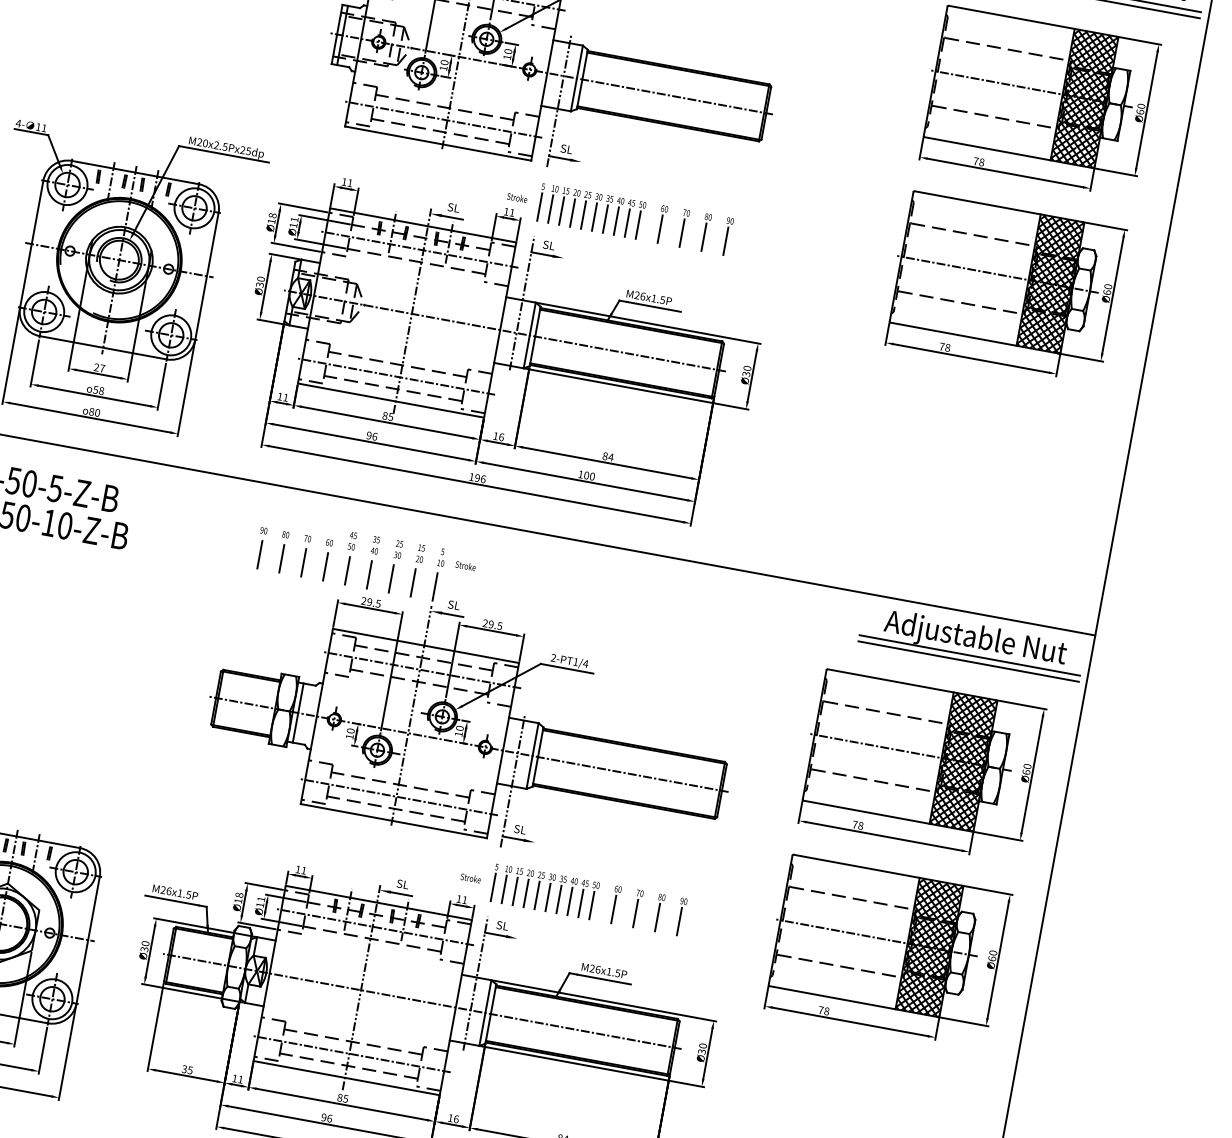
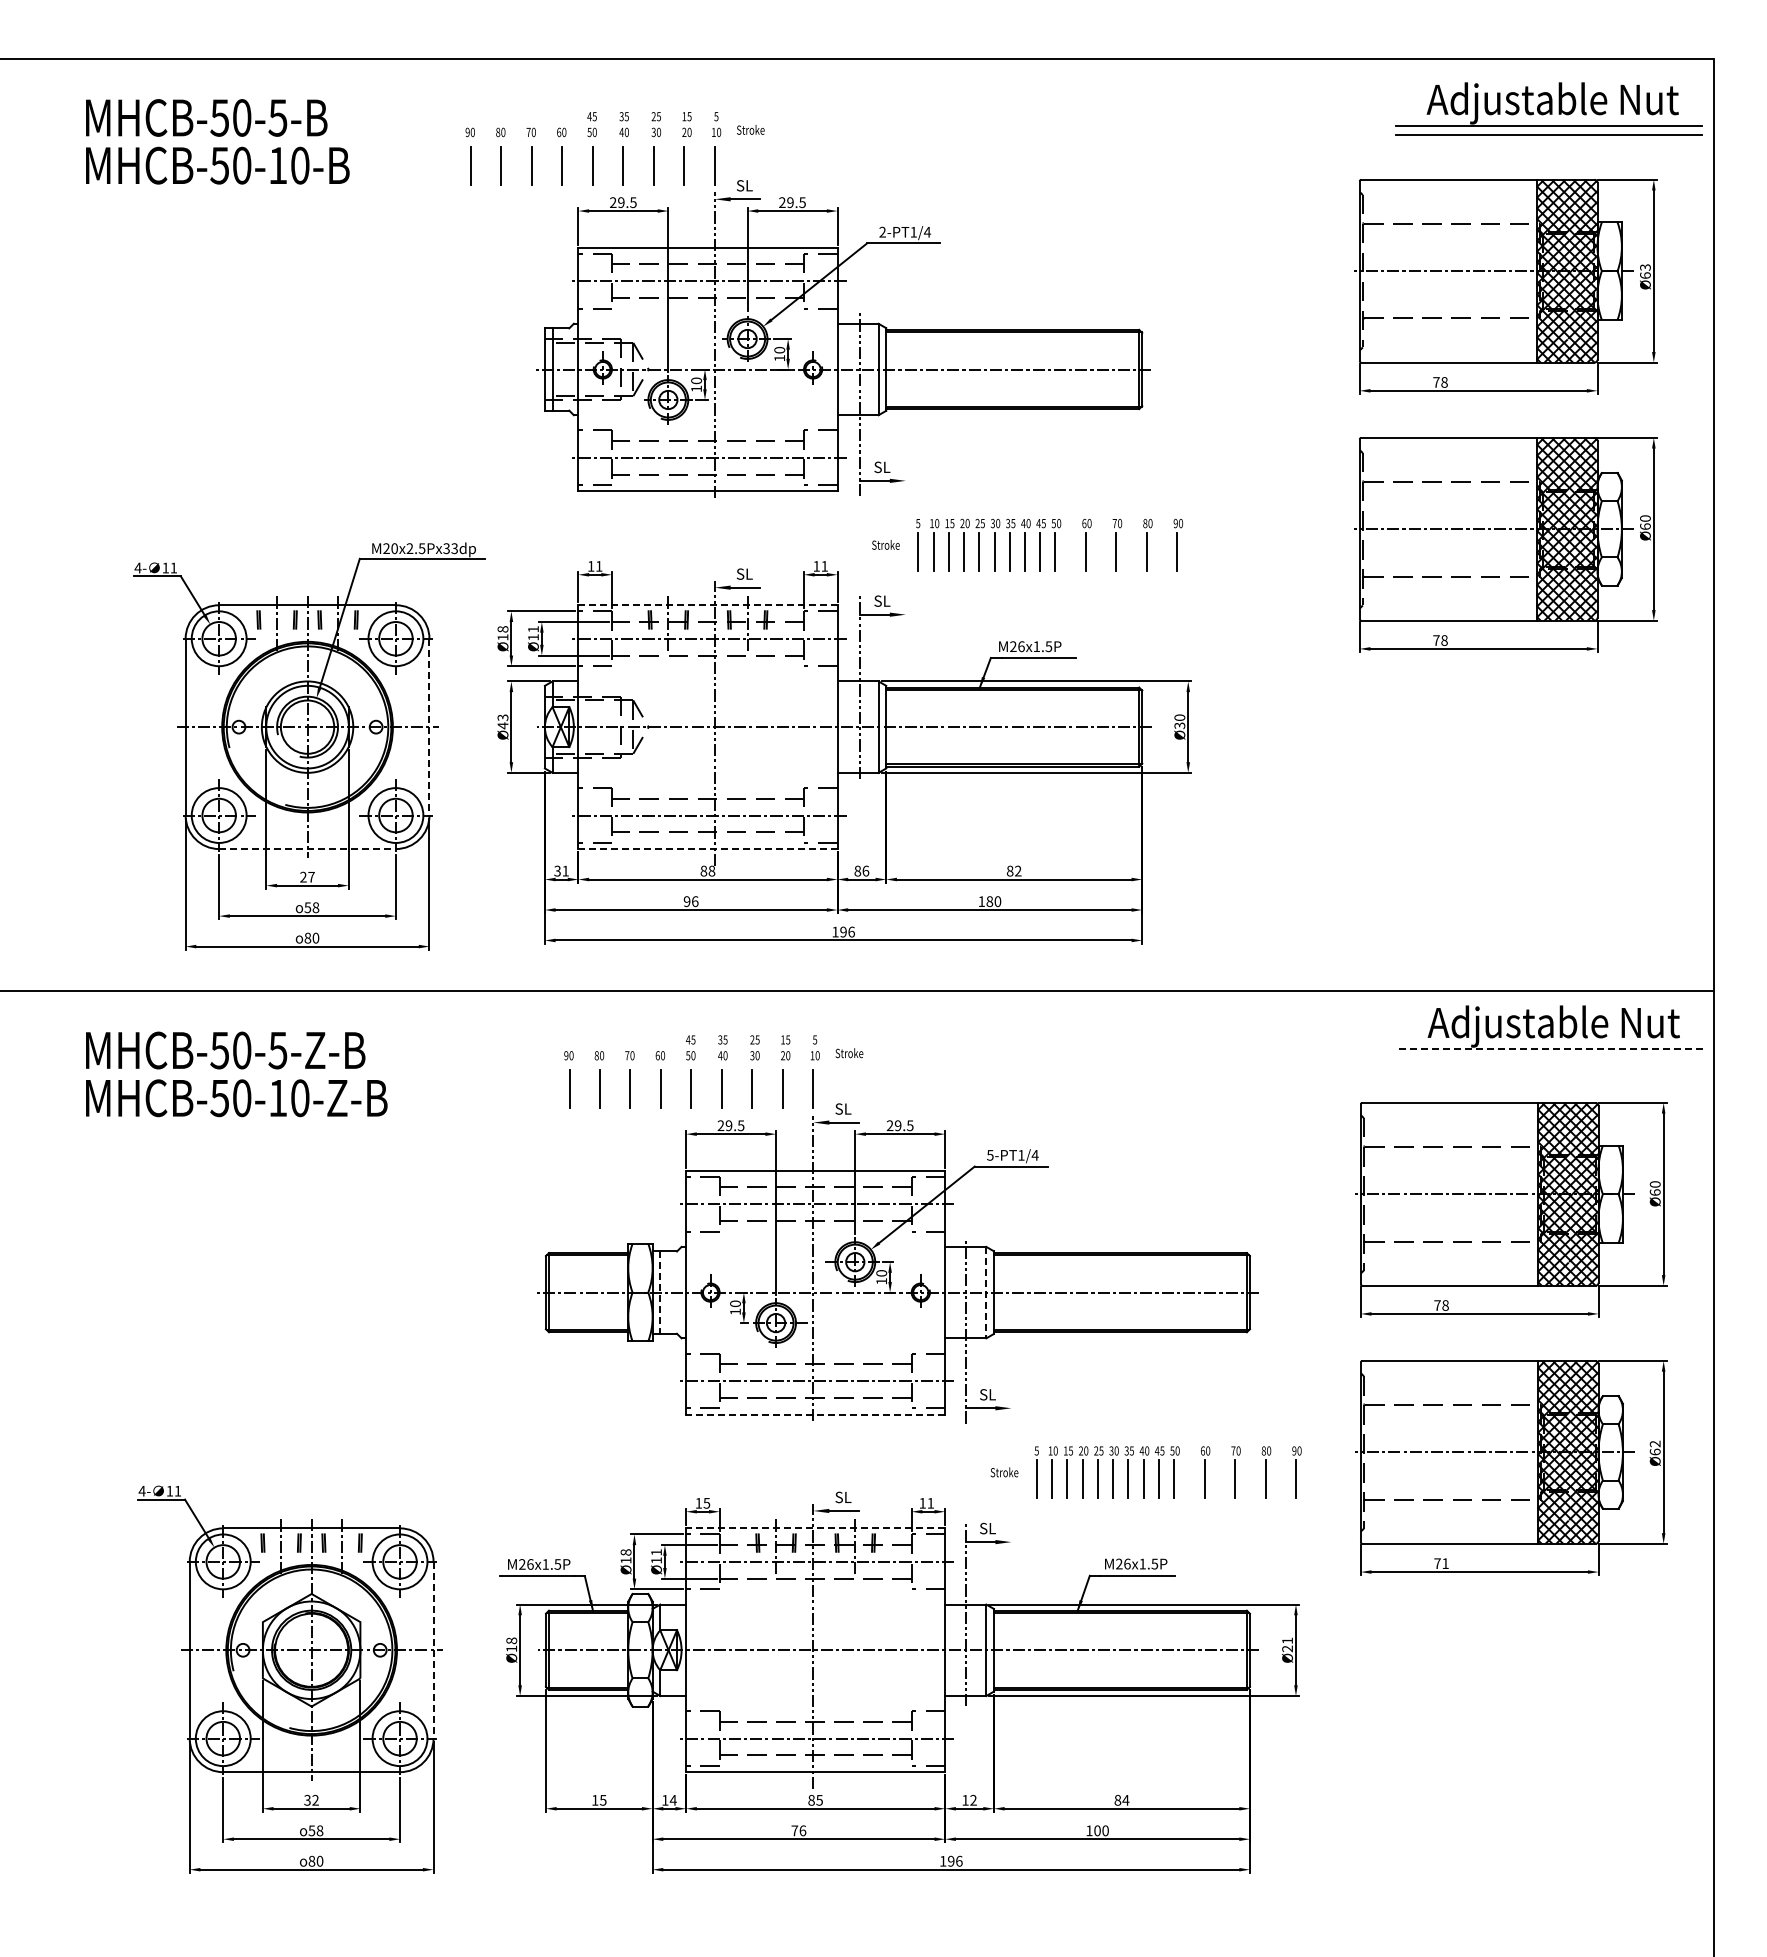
text: (1141, 106) -> (1645, 267), Ø60 -> Ø63
text: (245, 150) -> (450, 548), M20x2.5Px25dp -> M20x2.5Px33dp
part: (619, 216) -> (1027, 544), moved
line: (422, 225) -> (707, 605), solid -> dashed
line: (206, 276) -> (429, 727), solid -> dashed
text: (260, 281) -> (502, 721), Ø30 -> Ø43
line: (103, 348) -> (308, 849), solid -> dashed
text: (280, 396) -> (557, 870), 11 -> 31
line: (390, 400) -> (707, 849), solid -> dashed
text: (390, 416) -> (711, 870), 85 -> 88
text: (495, 435) -> (857, 870), 16 -> 86
text: (610, 456) -> (1017, 870), 84 -> 82
text: (586, 475) -> (989, 901), 100 -> 180
line: (969, 655) -> (1549, 1049), solid -> dashed
text: (553, 657) -> (990, 1154), 2-PT1/4 -> 5-PT1/4
line: (968, 661) -> (1549, 1057), removed
line: (298, 713) -> (660, 1293), solid -> dashed
line: (532, 755) -> (986, 1292), solid -> dashed
line: (393, 821) -> (815, 1414), solid -> dashed
text: (303, 870) -> (706, 1503), 11 -> 15
part: (572, 896) -> (1145, 1472), moved
line: (378, 903) -> (815, 1528), solid -> dashed
line: (88, 940) -> (433, 1650), solid -> dashed
text: (144, 946) -> (511, 1644), Ø30 -> Ø18
text: (993, 952) -> (1655, 1443), Ø60 -> Ø62
text: (826, 1011) -> (1445, 1563), 78 -> 71
text: (702, 1048) -> (1287, 1644), Ø30 -> Ø21
text: (184, 1068) -> (594, 1799), 35 -> 15
text: (240, 1079) -> (672, 1800), 11 -> 14
text: (323, 1117) -> (794, 1830), 96 -> 76
text: (456, 1118) -> (973, 1799), 16 -> 12

